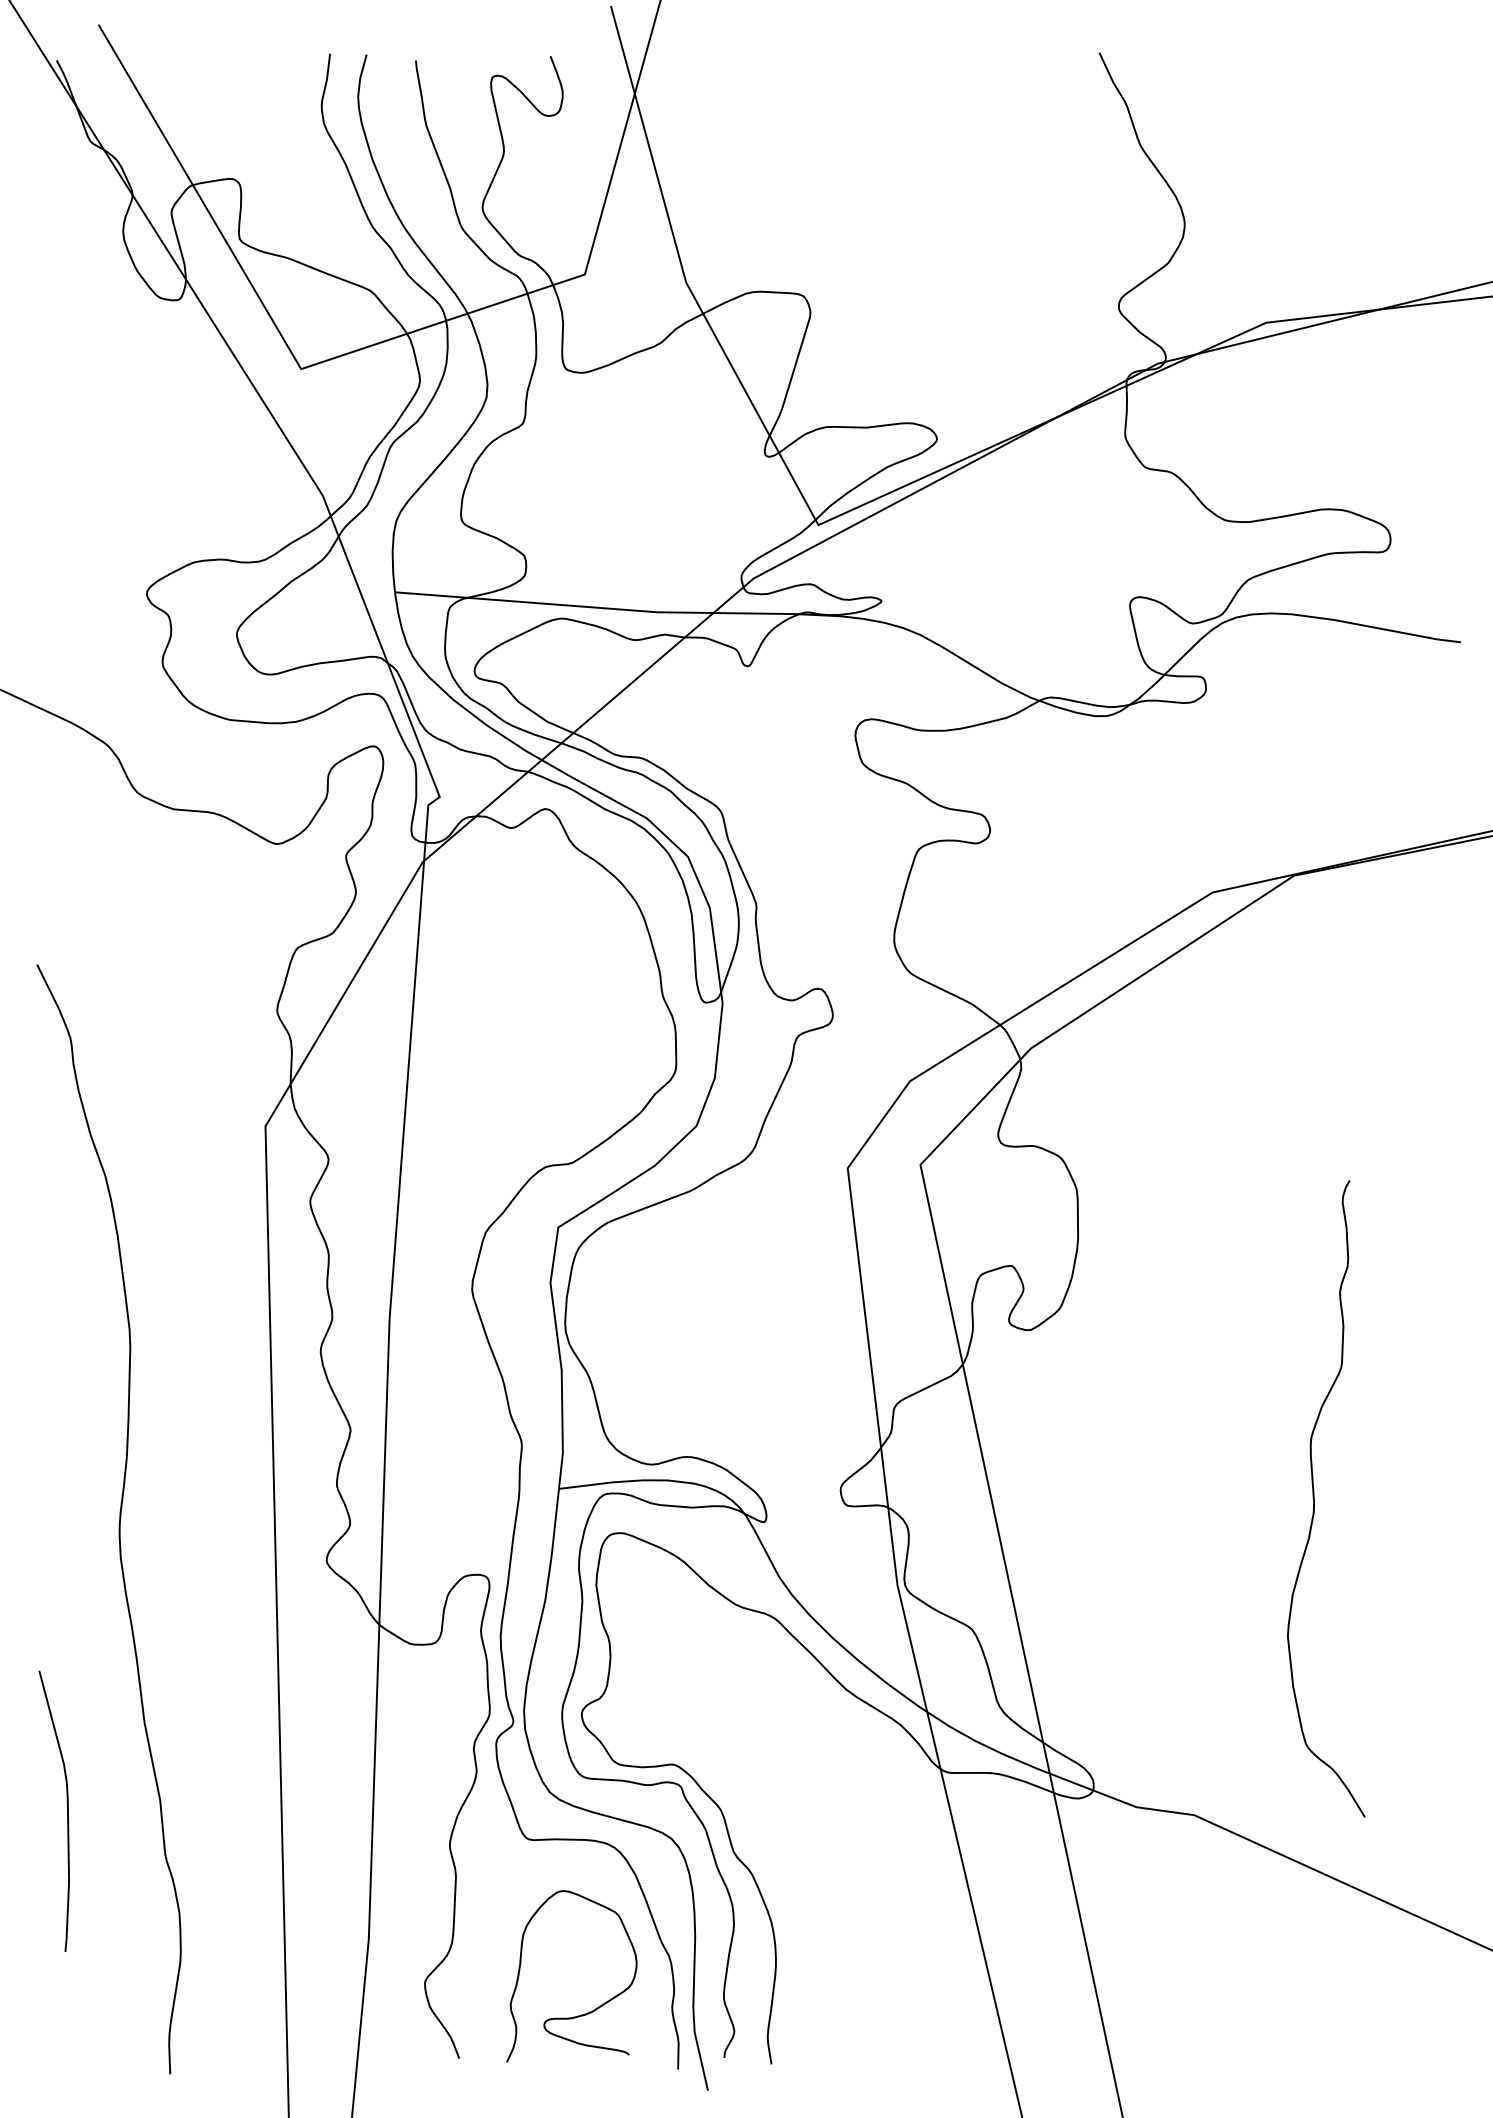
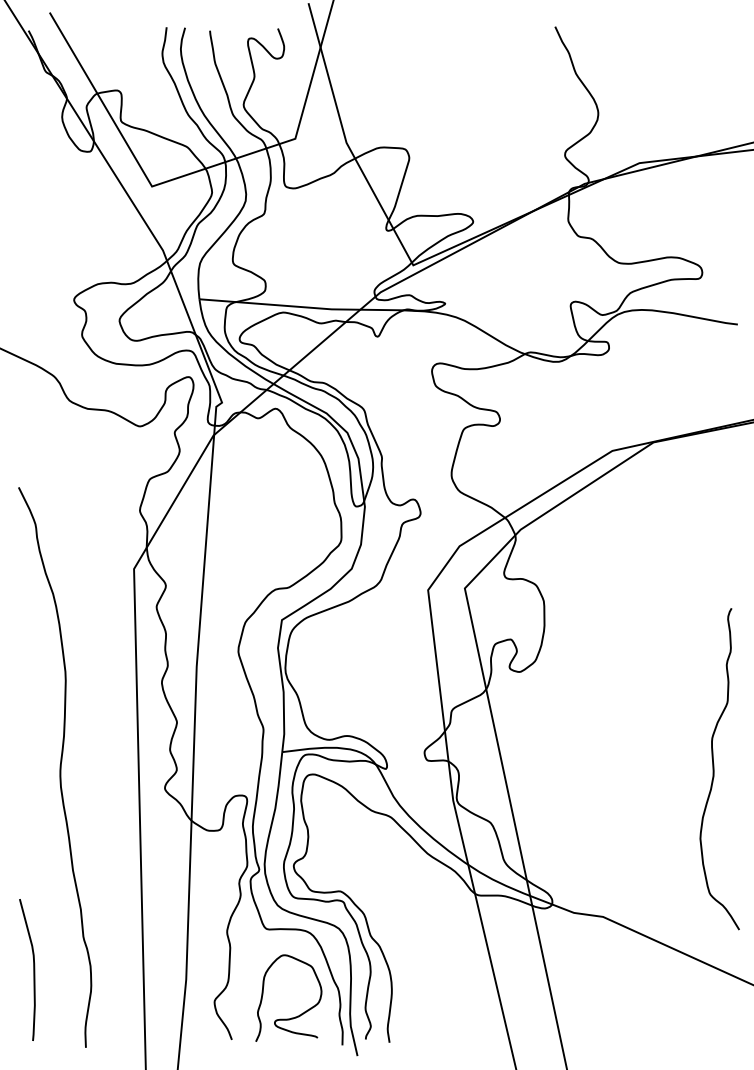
curve: (1315, 1499) -> (714, 769), moved
curve: (66, 1810) -> (33, 969), moved

